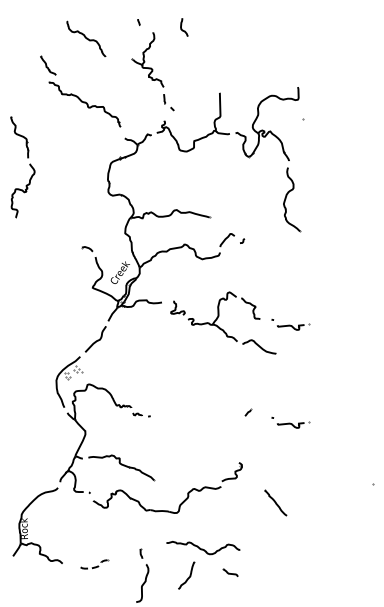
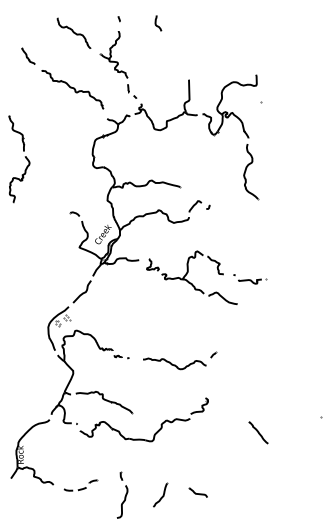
part: (48, 65) -> (28, 56), moved
part: (152, 71) -> (118, 64), moved
part: (29, 165) -> (25, 157), moved
part: (290, 422) -> (249, 363), removed
line: (275, 502) -> (258, 432), moved
curve: (202, 548) -> (174, 364), moved
part: (94, 564) -> (81, 485), size x1.43
part: (230, 572) -> (198, 492), size x1.43

